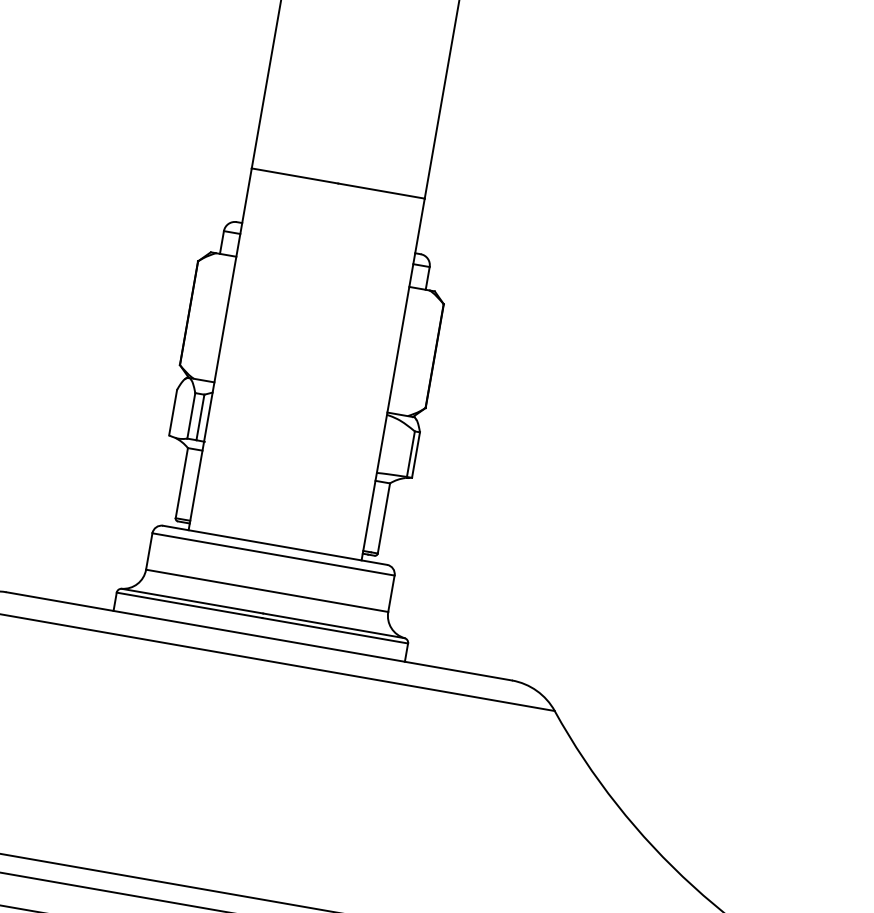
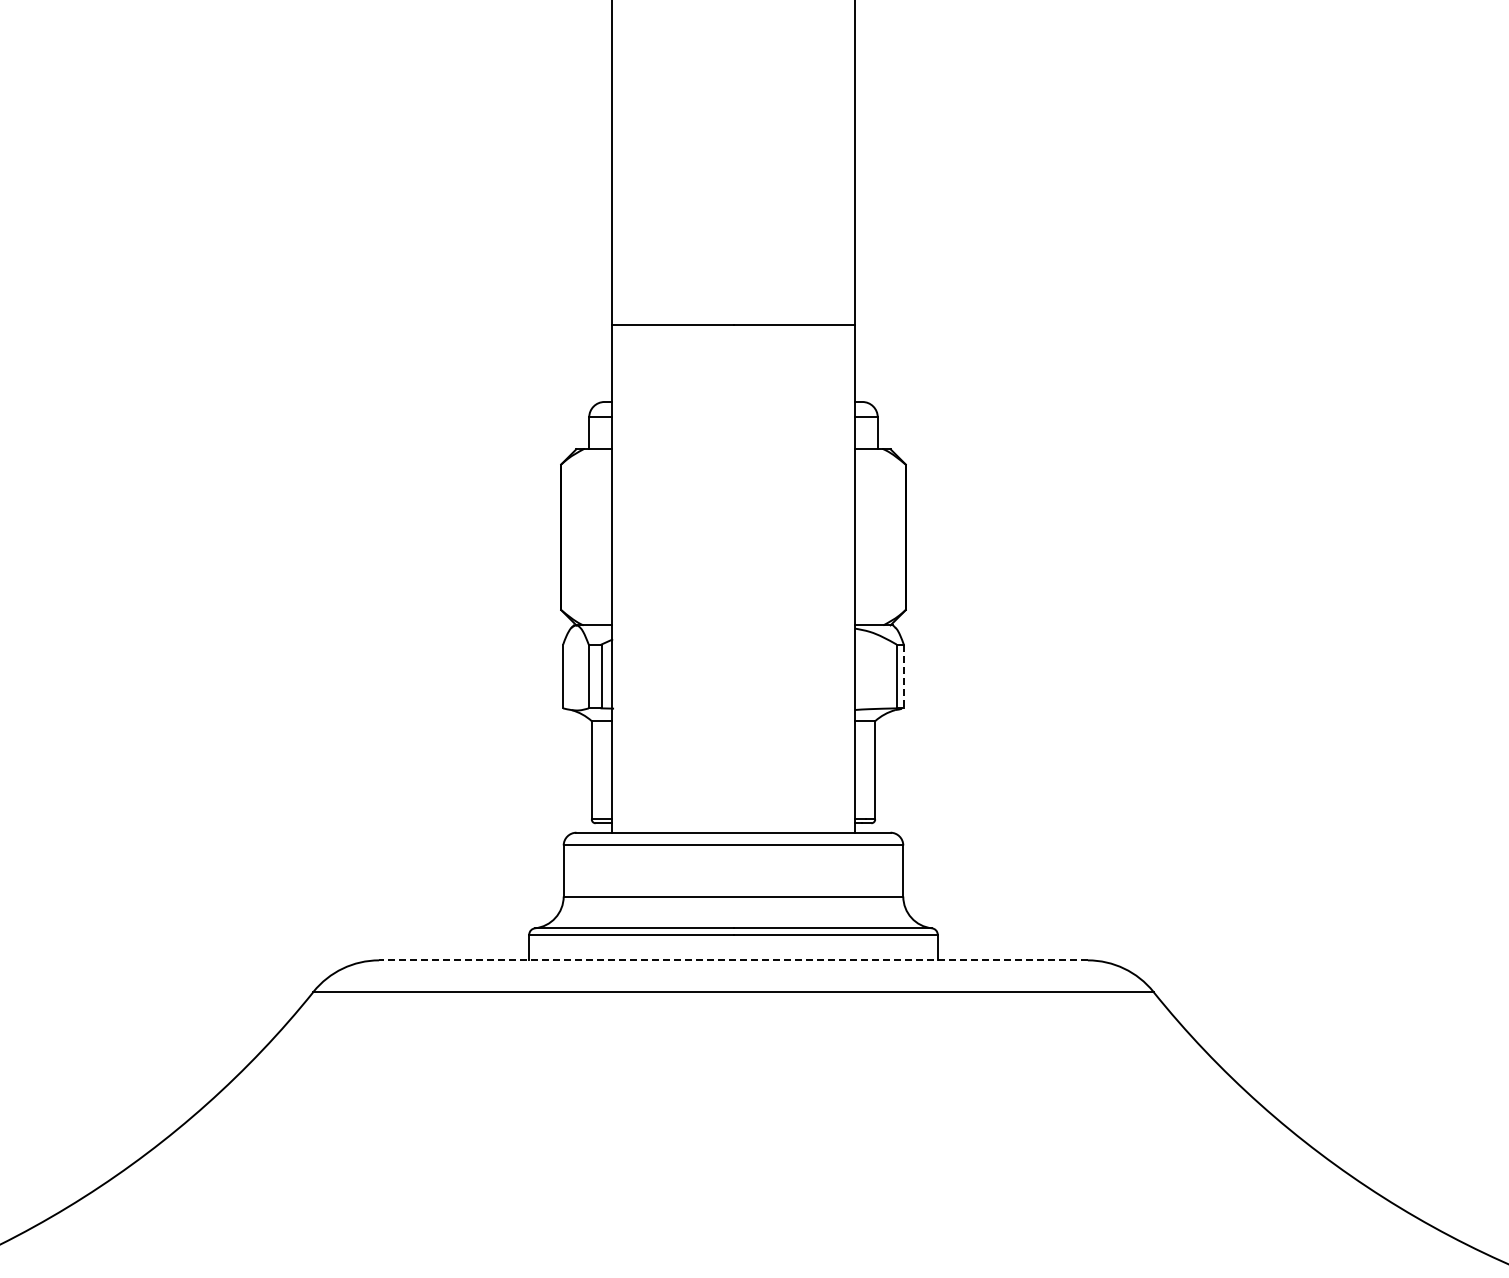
line: (415, 455) -> (903, 676), solid -> dashed
line: (259, 636) -> (733, 960), solid -> dashed

